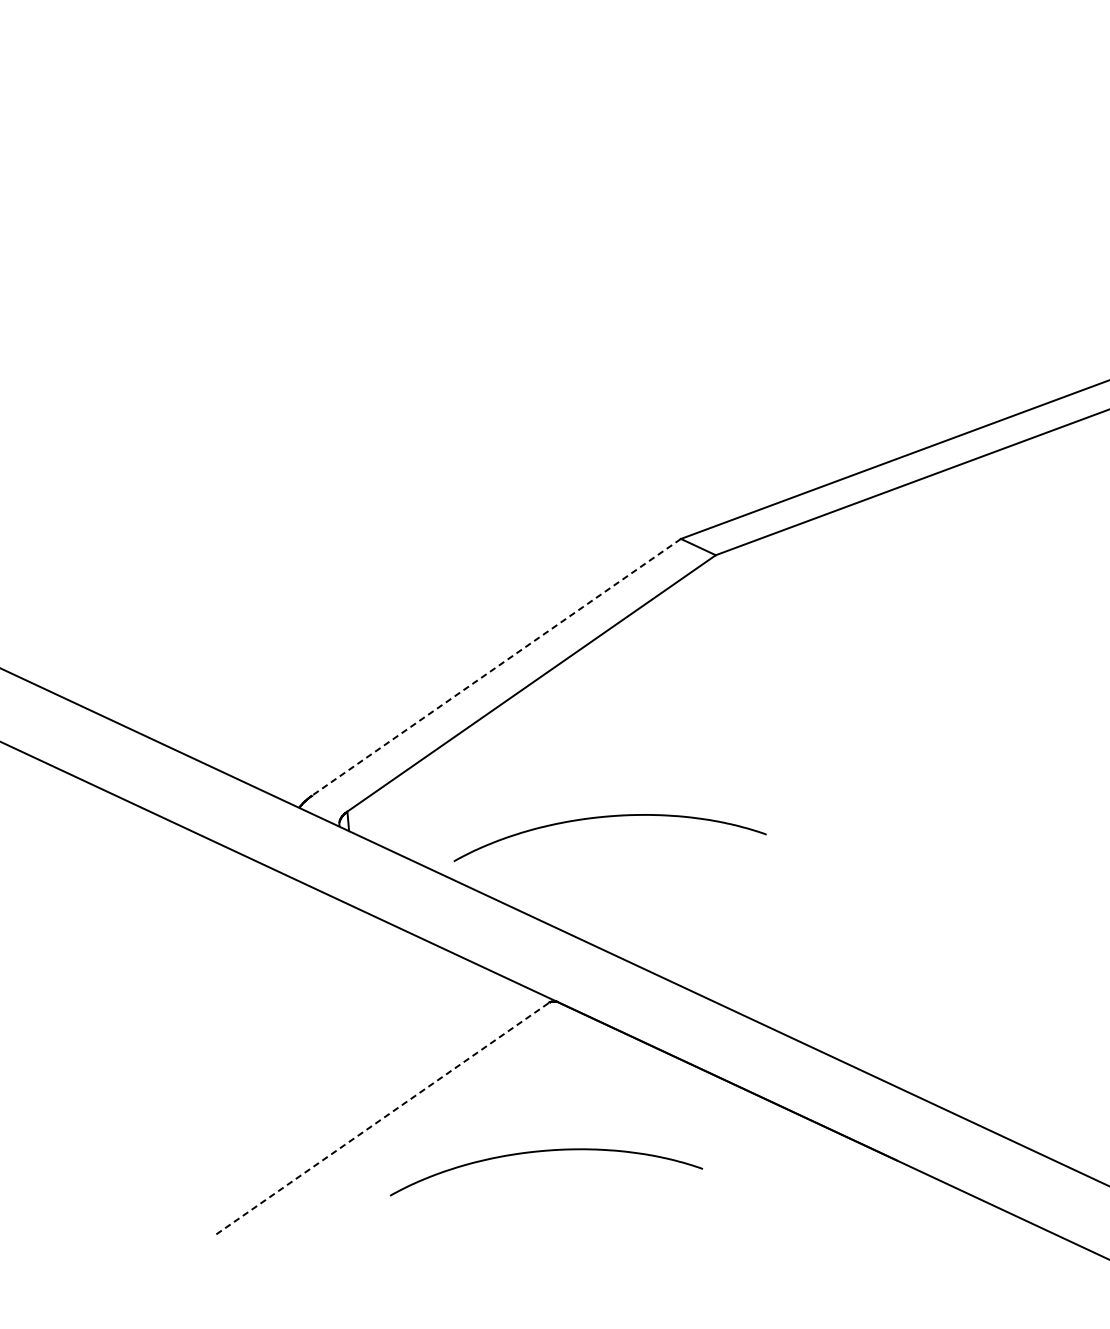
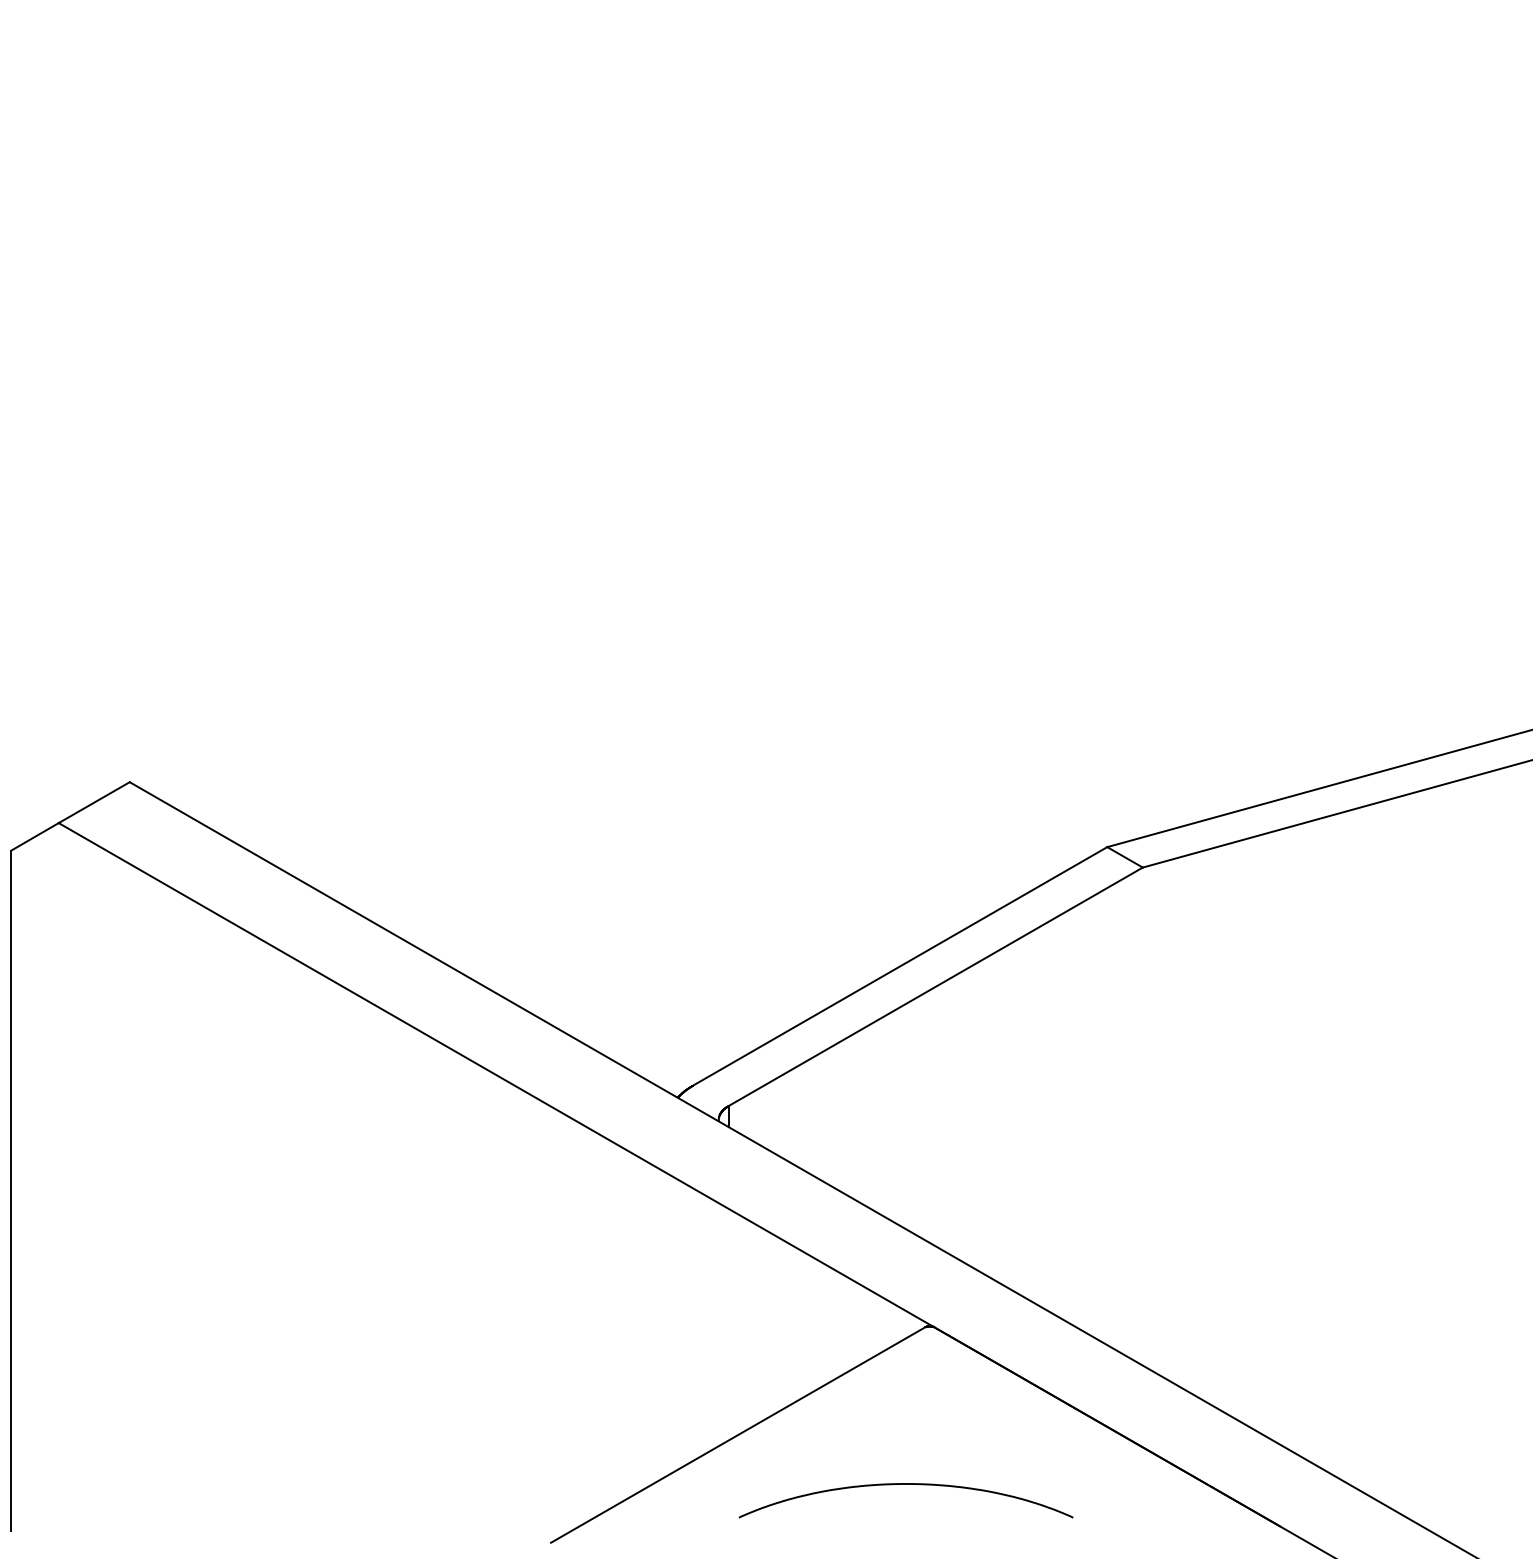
line: (497, 667) -> (900, 966), dashed -> solid
curve: (607, 817) -> (1003, 1135), removed
line: (383, 1118) -> (738, 1435), dashed -> solid

